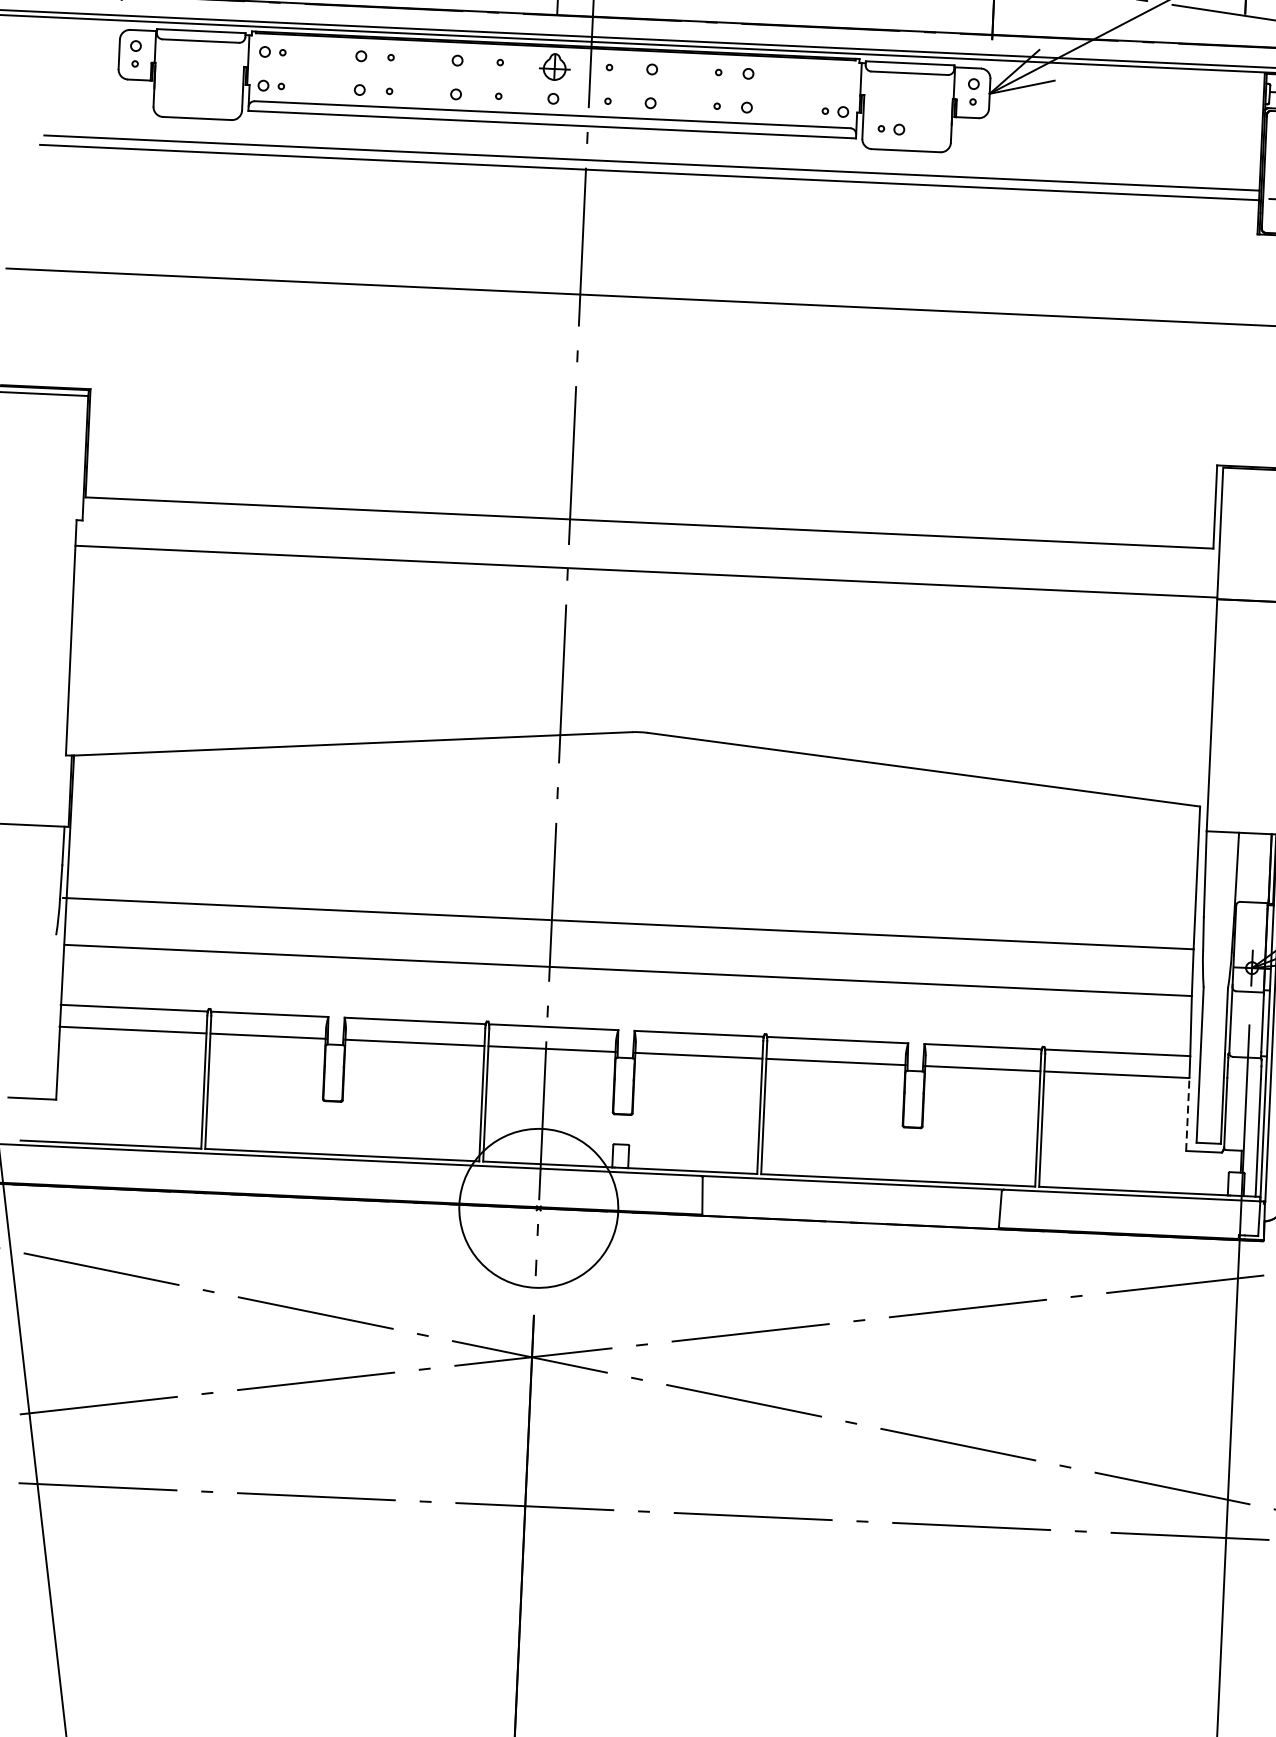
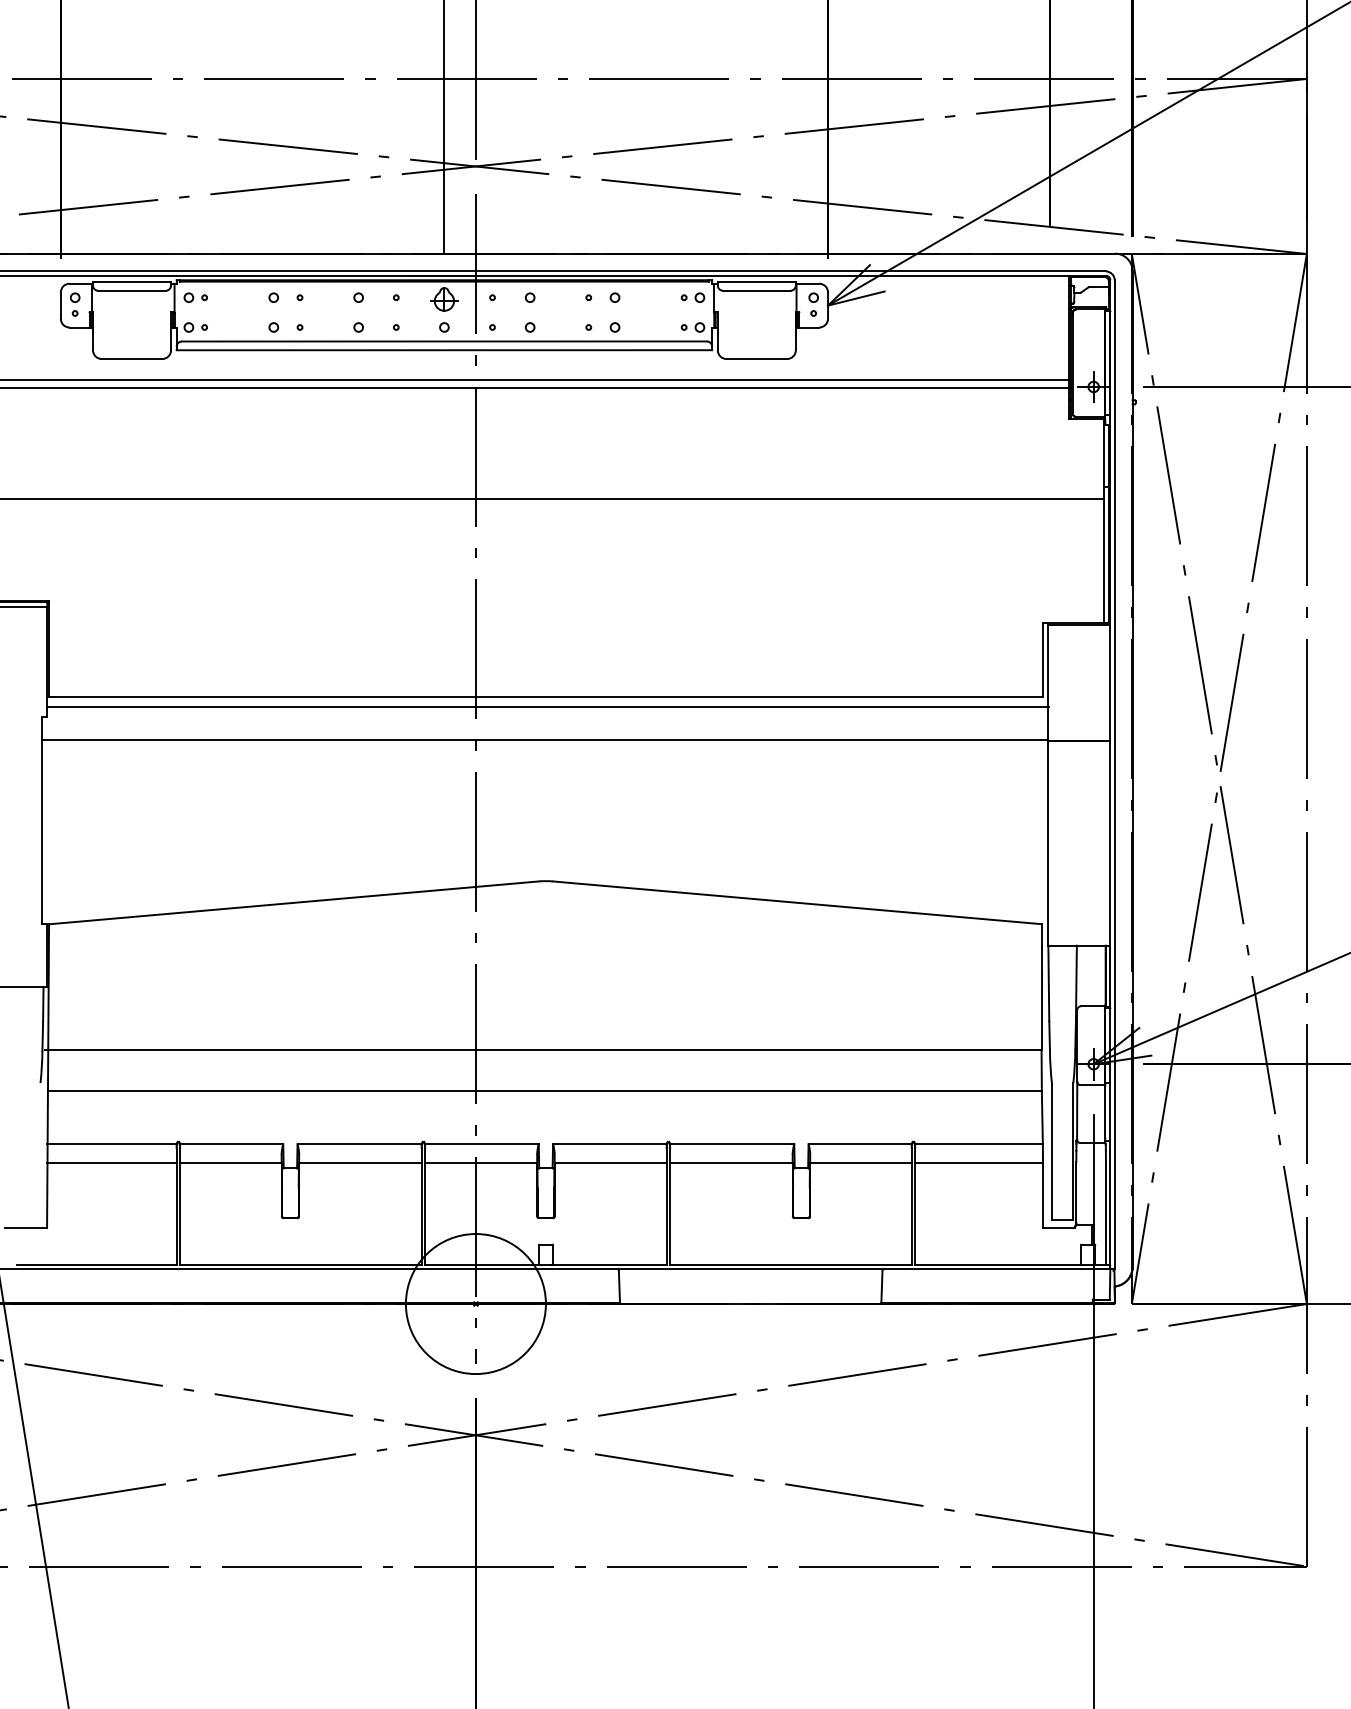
part: (890, 128) -> (692, 297), moved
line: (651, 535) -> (548, 707), added
line: (1188, 1114) -> (1043, 1195), dashed -> solid

